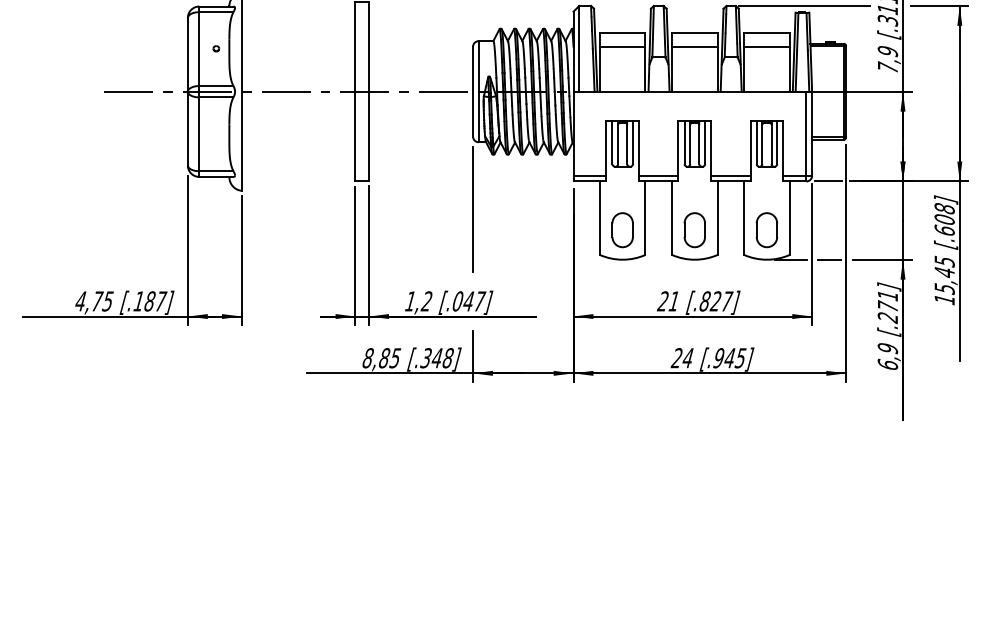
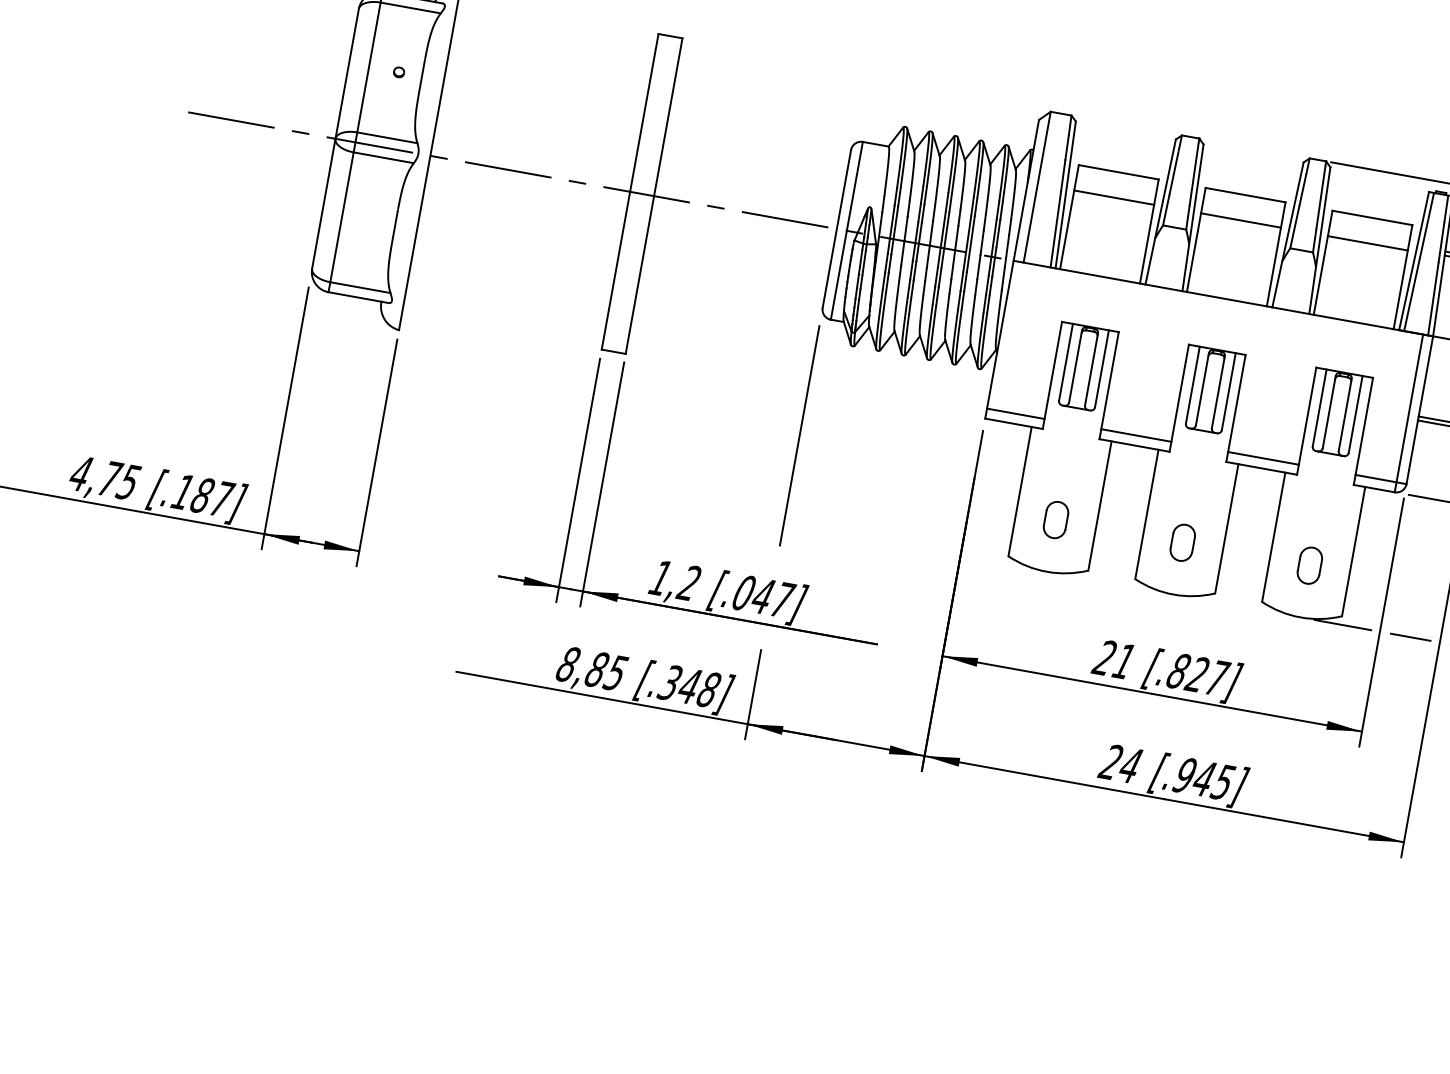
part: (622, 230) -> (1055, 520), size x0.6
part: (694, 230) -> (1182, 543), size x0.6
part: (766, 230) -> (1308, 565), size x0.6

